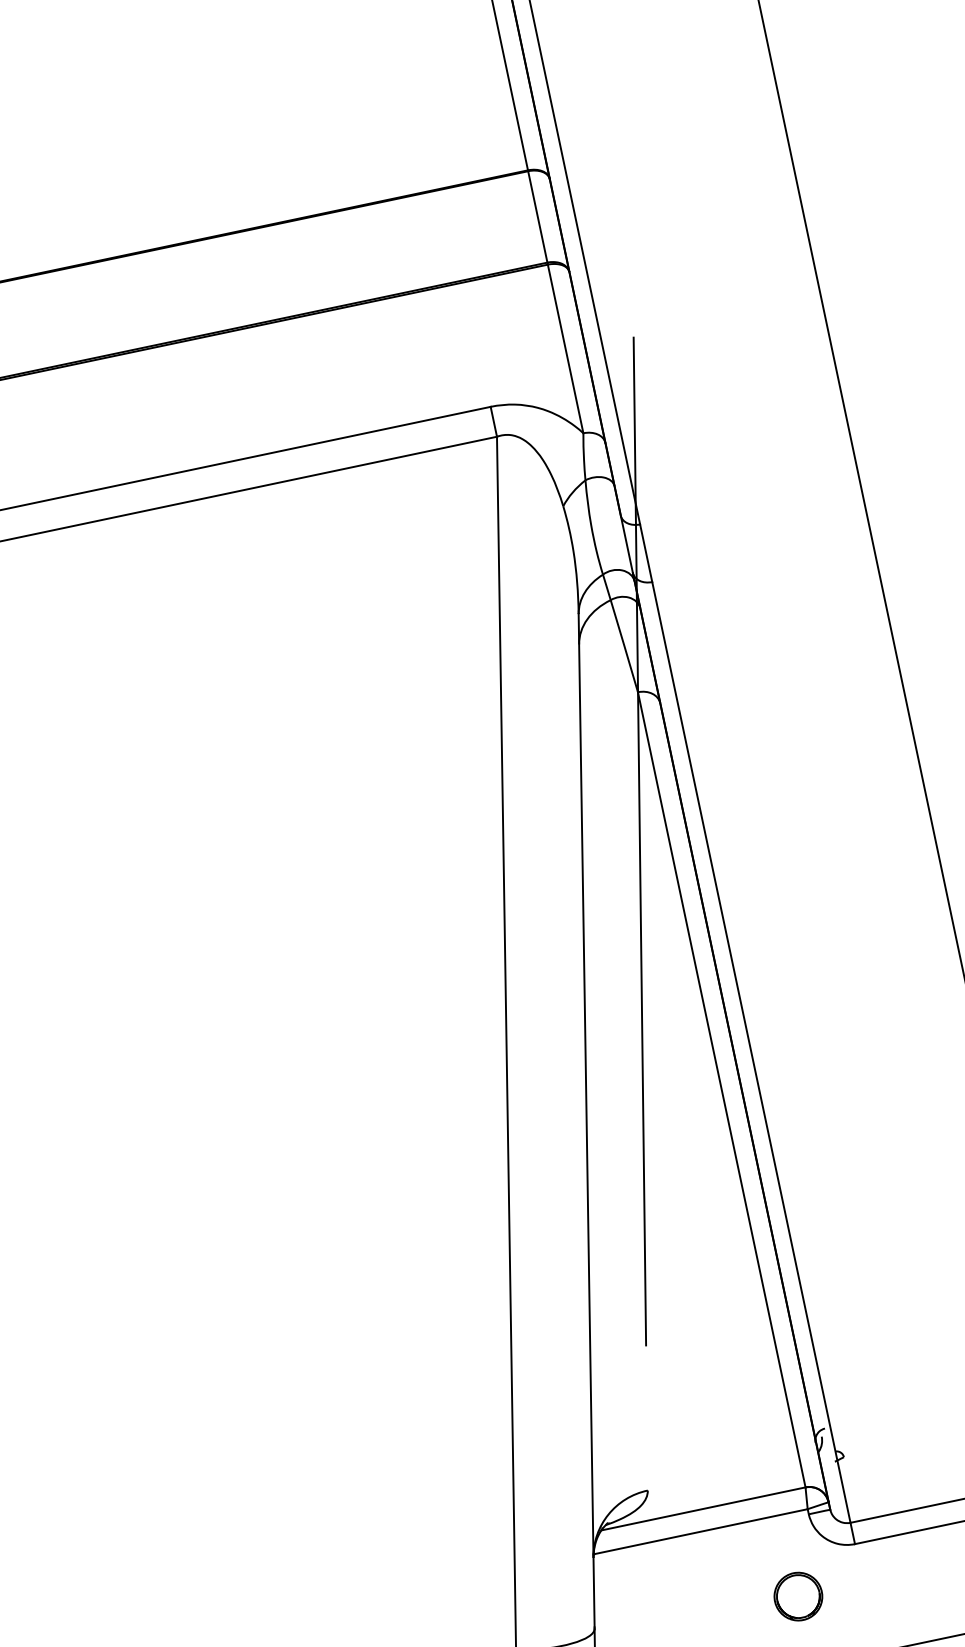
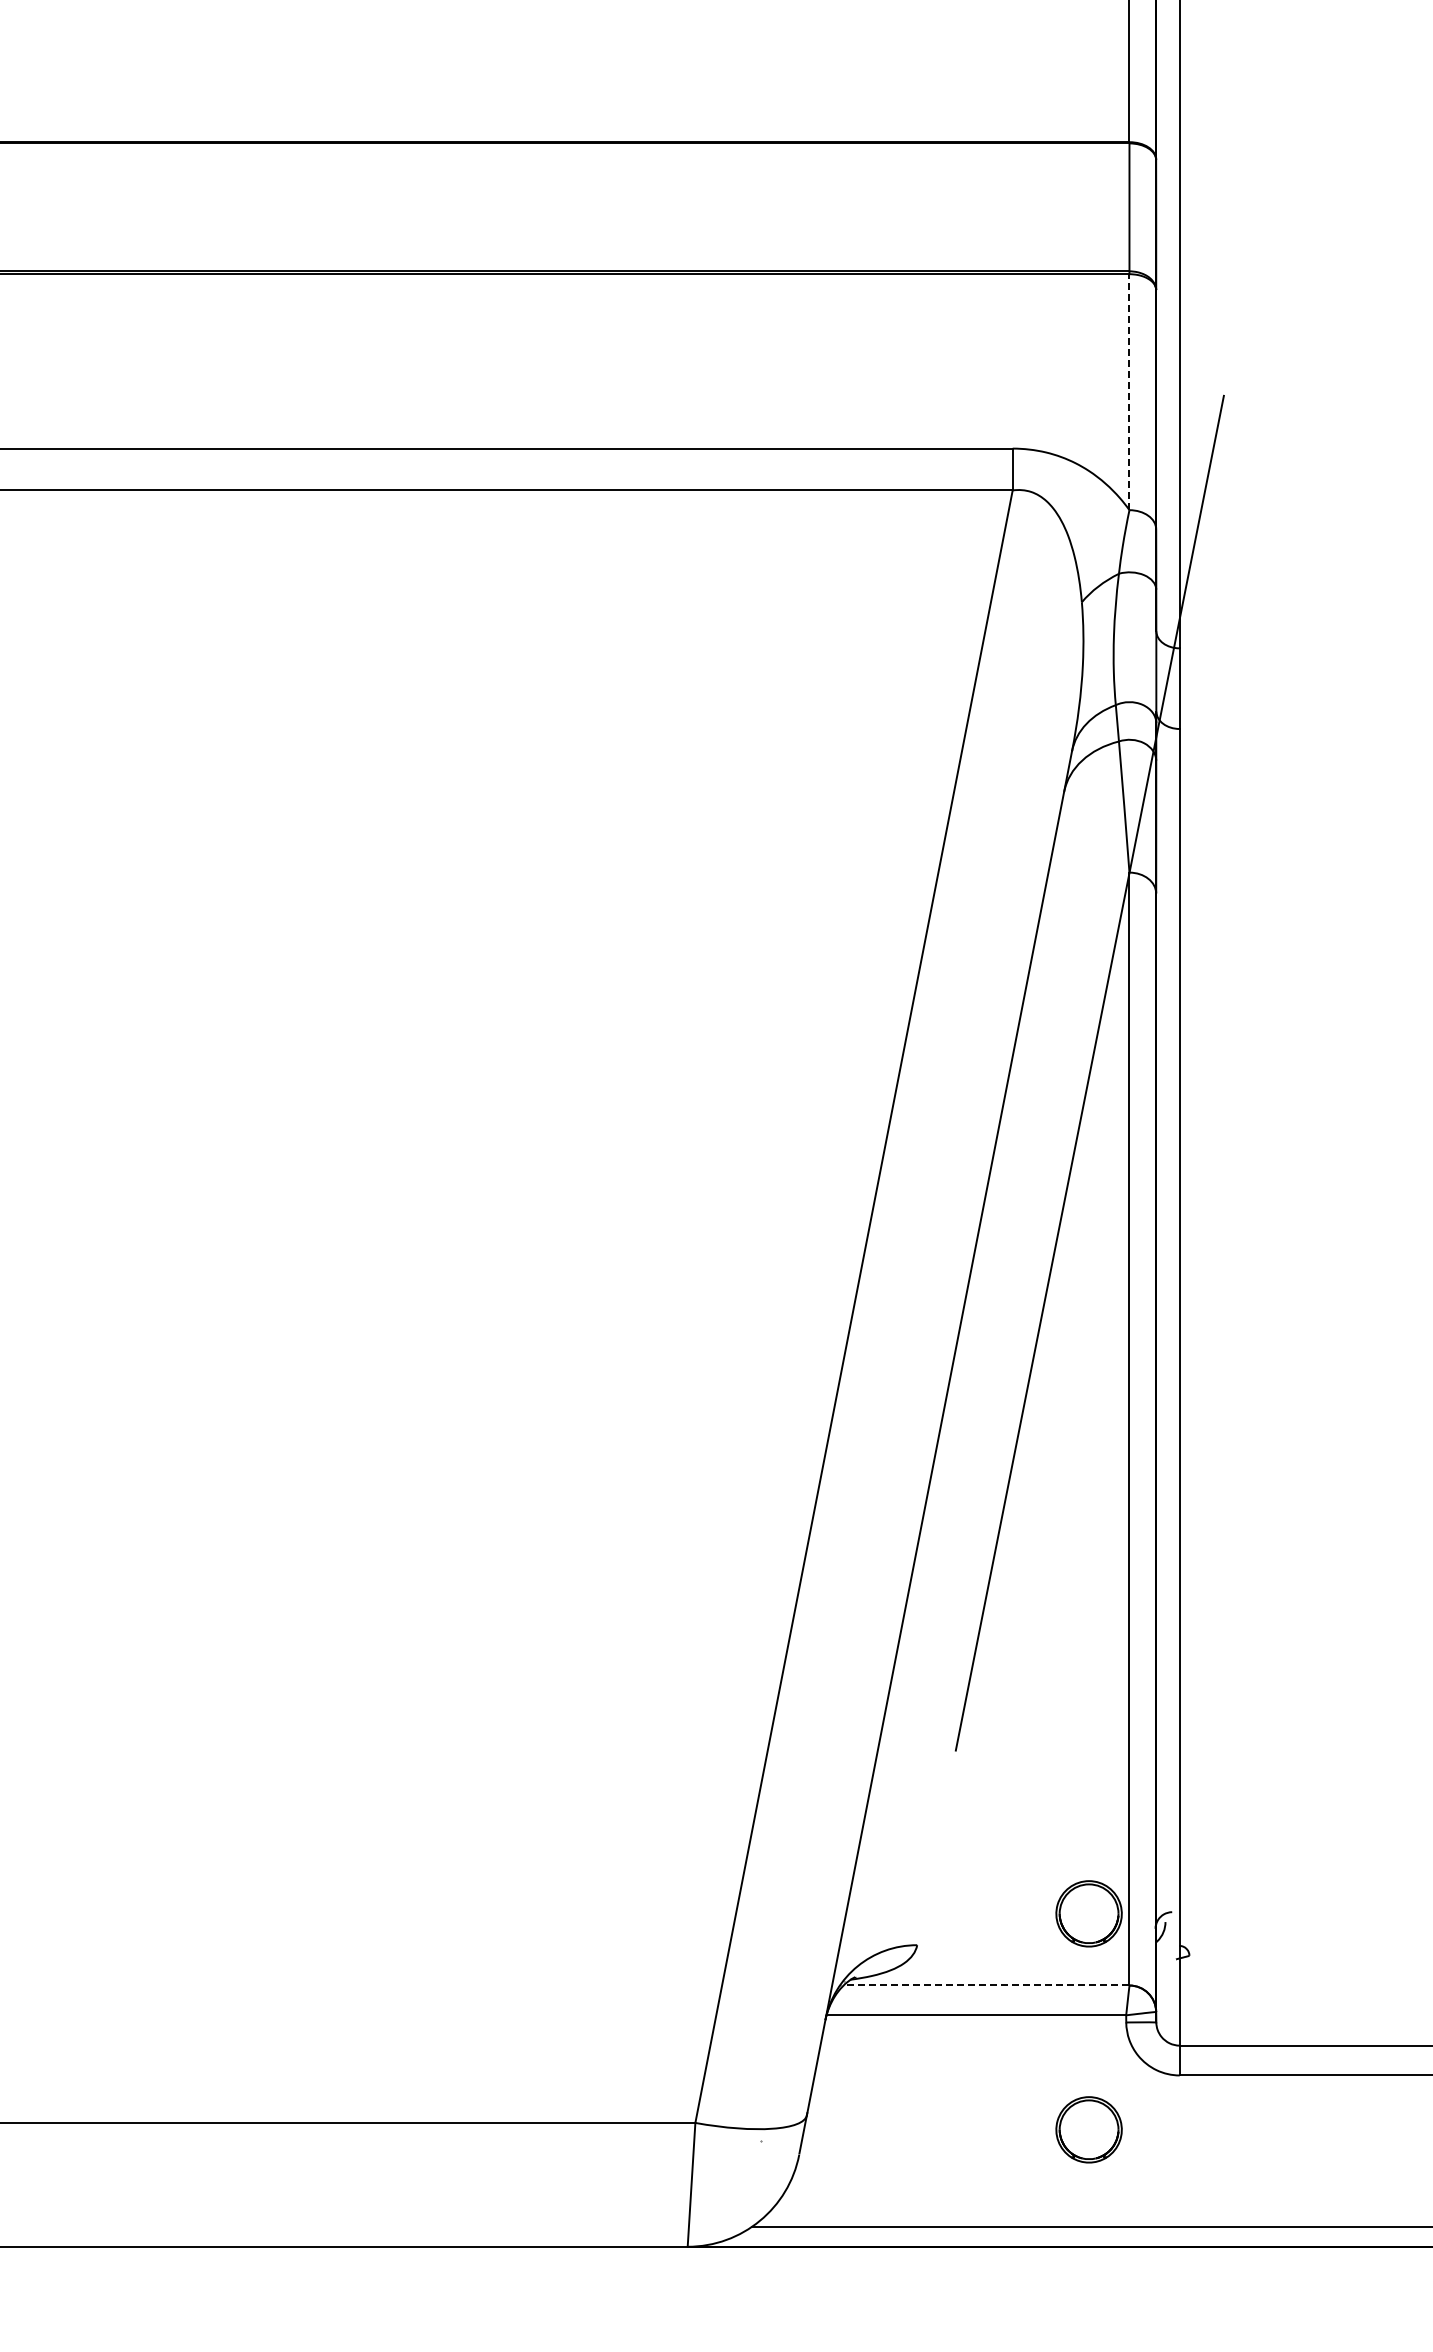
line: (565, 349) -> (1129, 392), solid -> dashed
part: (765, 1442) -> (1088, 1913), added
line: (703, 1508) -> (986, 1985), solid -> dashed

